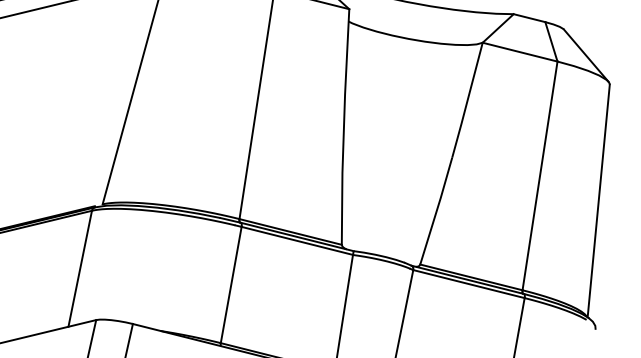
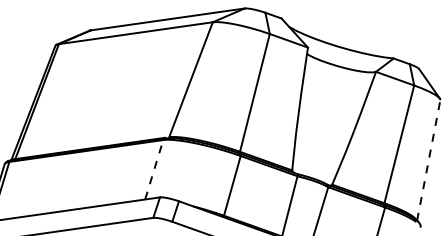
line: (598, 199) -> (428, 159), solid -> dashed
line: (80, 268) -> (154, 169), solid -> dashed

